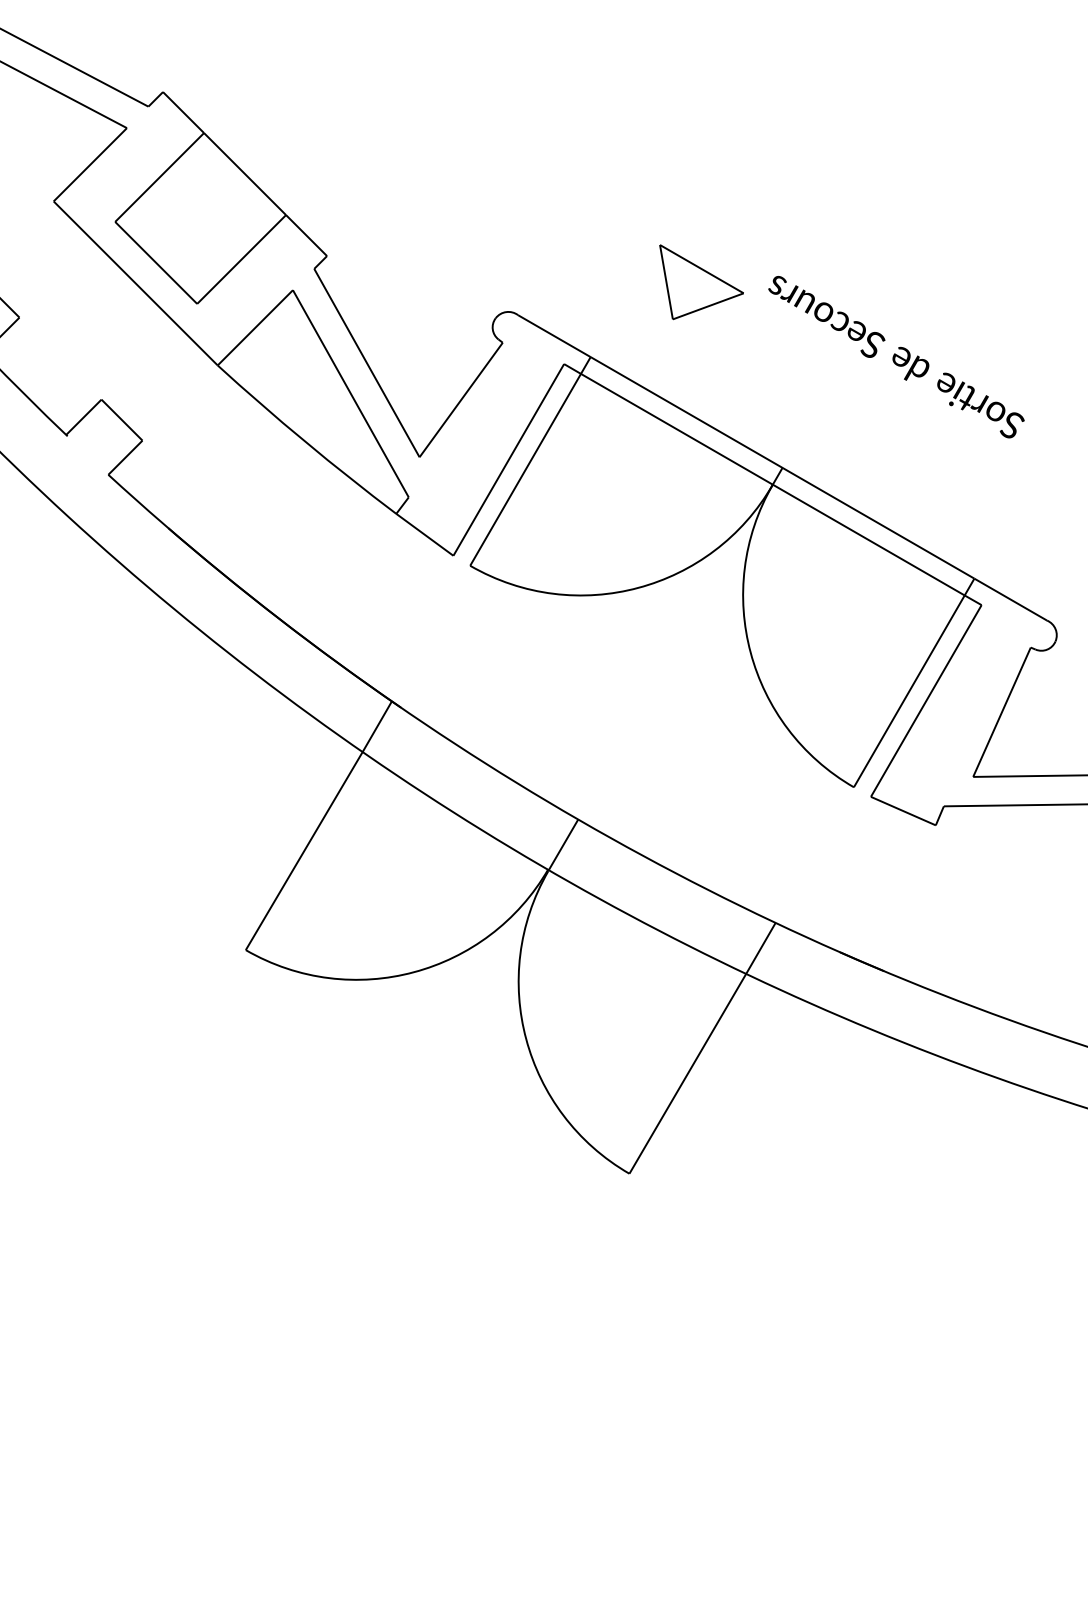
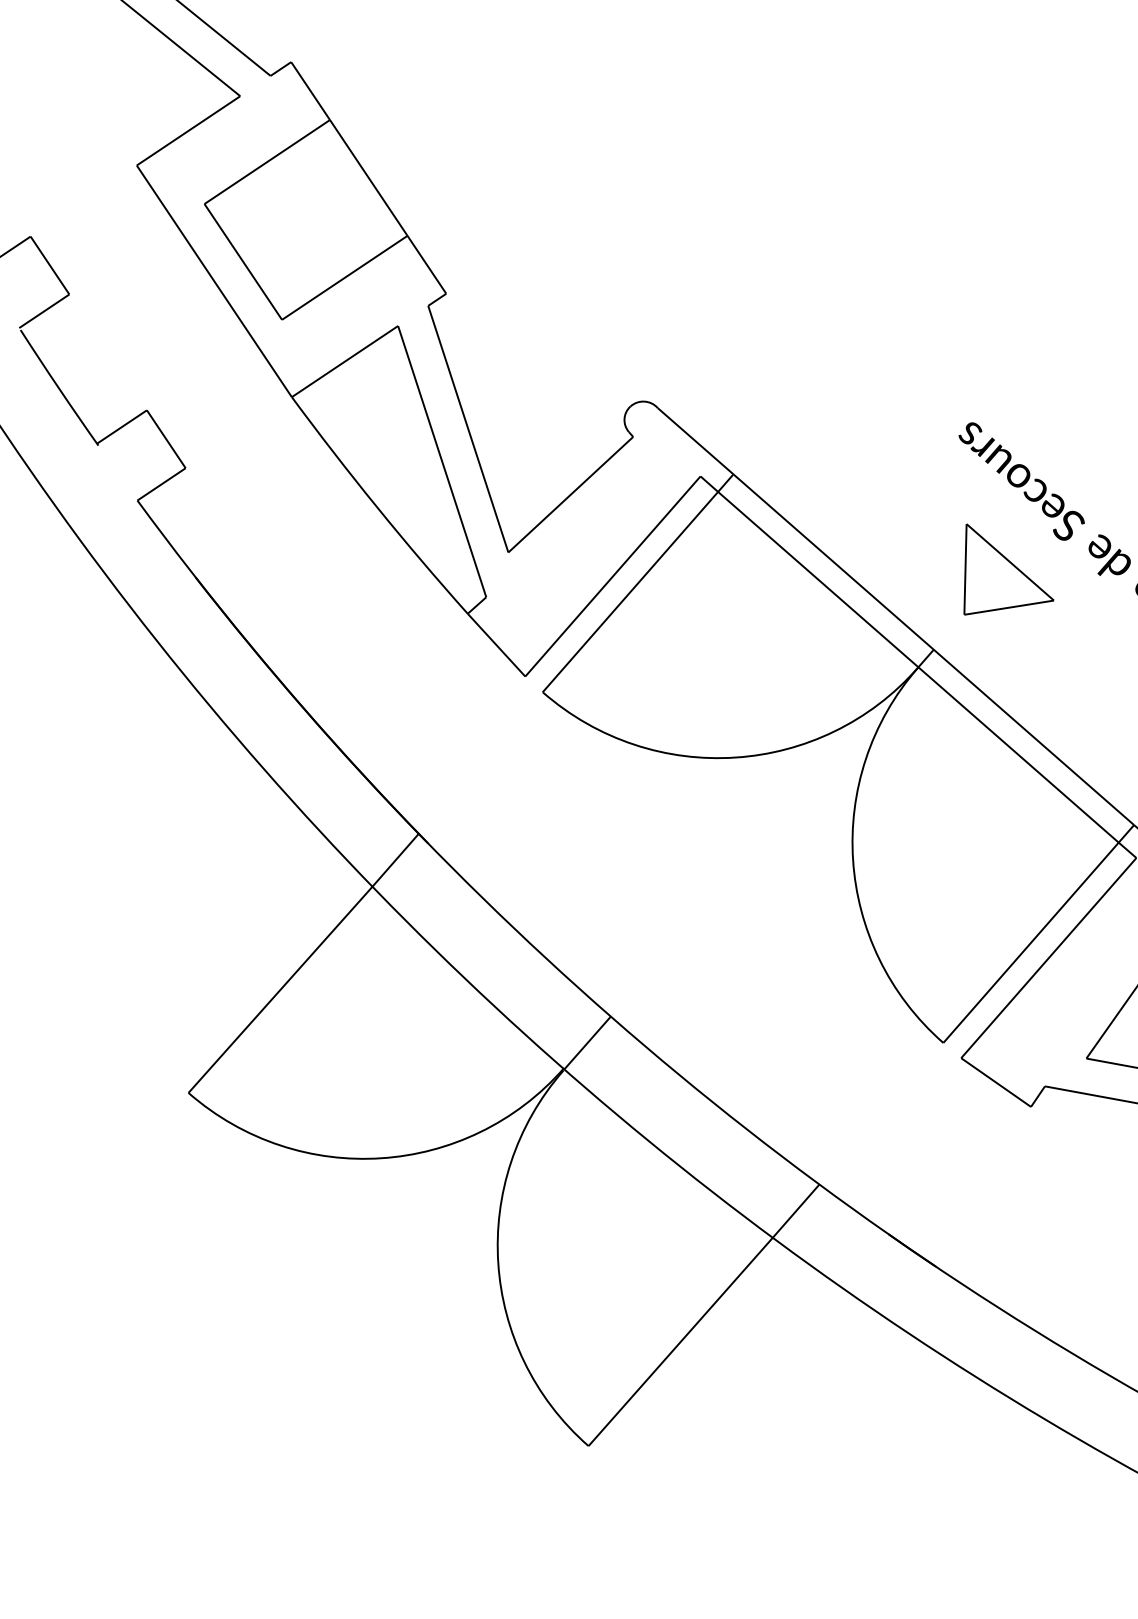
part: (701, 282) -> (1006, 577), moved

